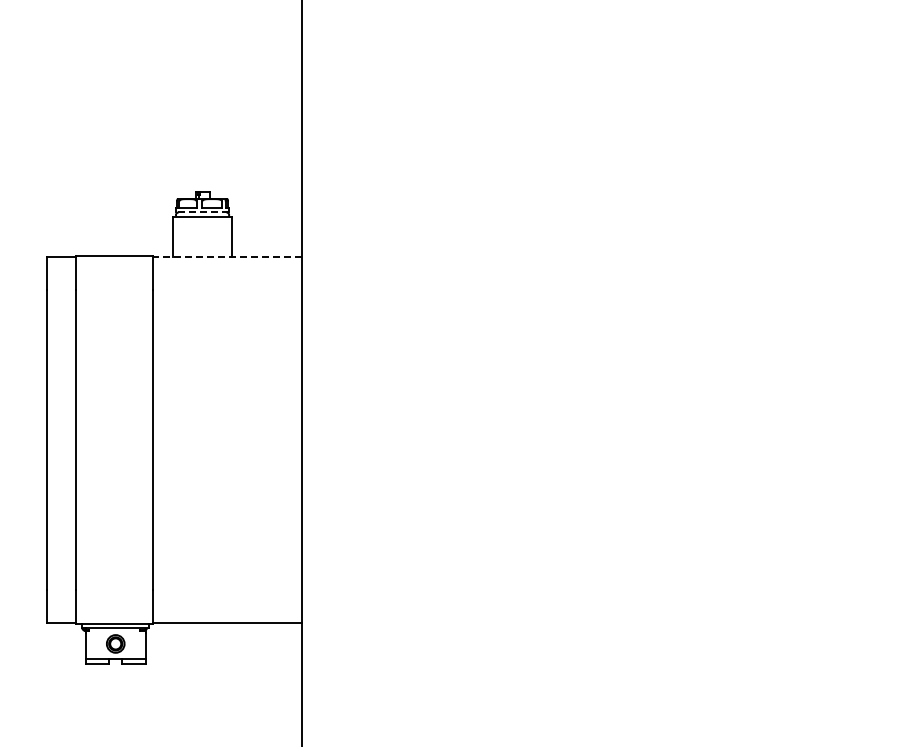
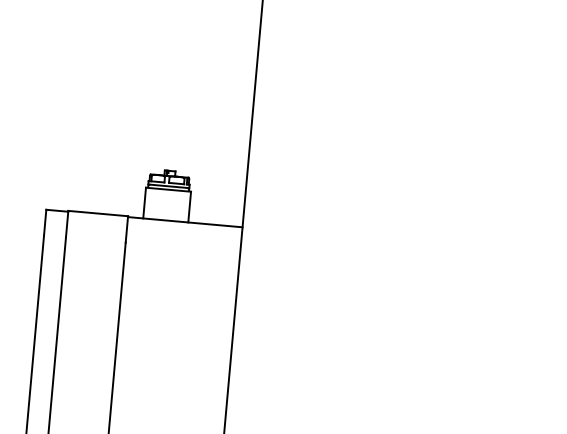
line: (202, 212) -> (168, 186), dashed -> solid
line: (227, 256) -> (184, 221), dashed -> solid

